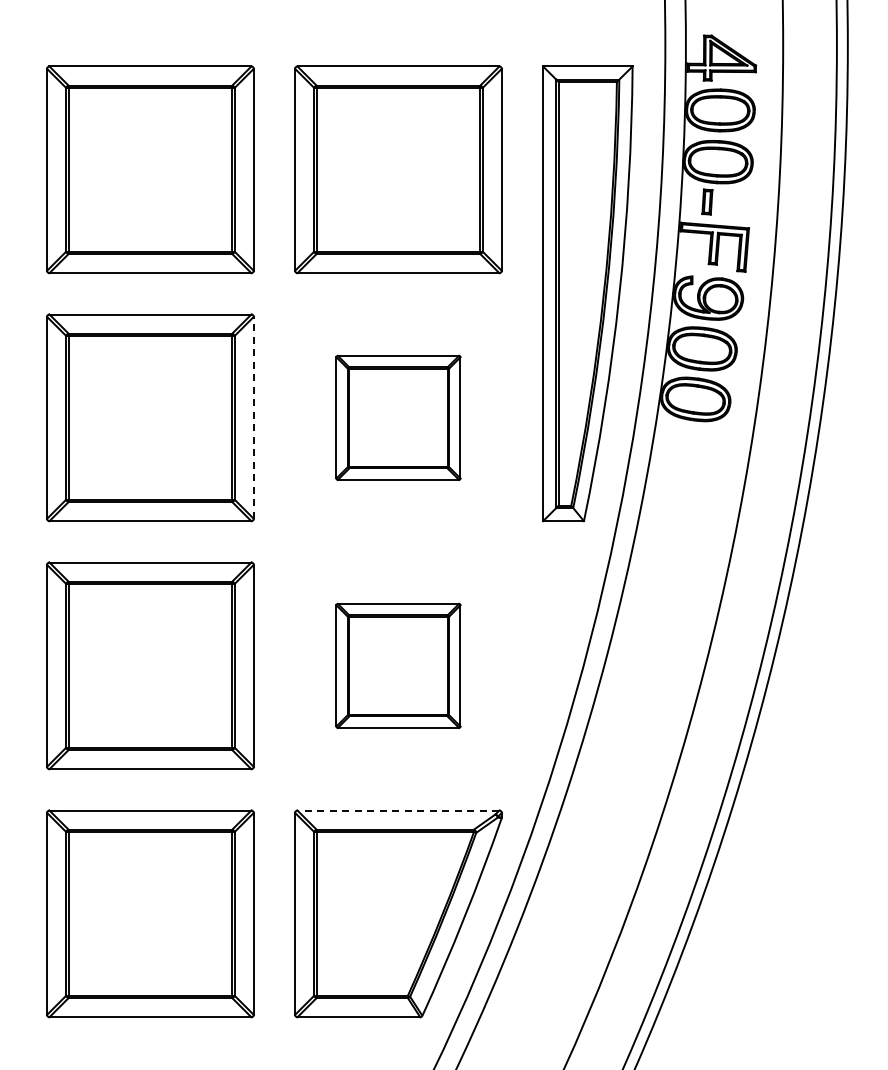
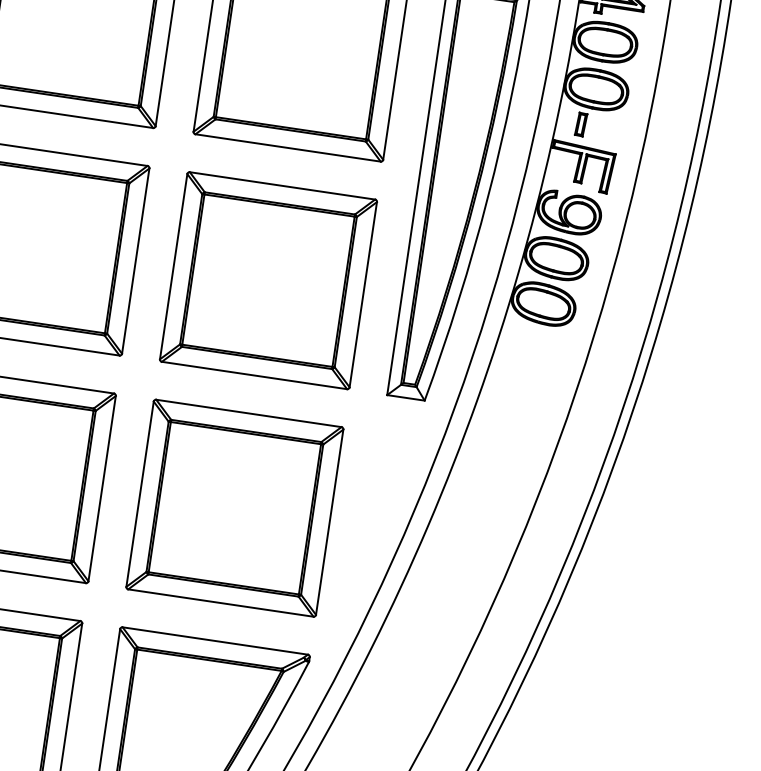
line: (253, 417) -> (135, 260), dashed -> solid
part: (398, 417) -> (268, 280), size x1.67
part: (398, 665) -> (234, 507), size x1.67
line: (398, 810) -> (215, 640), dashed -> solid

